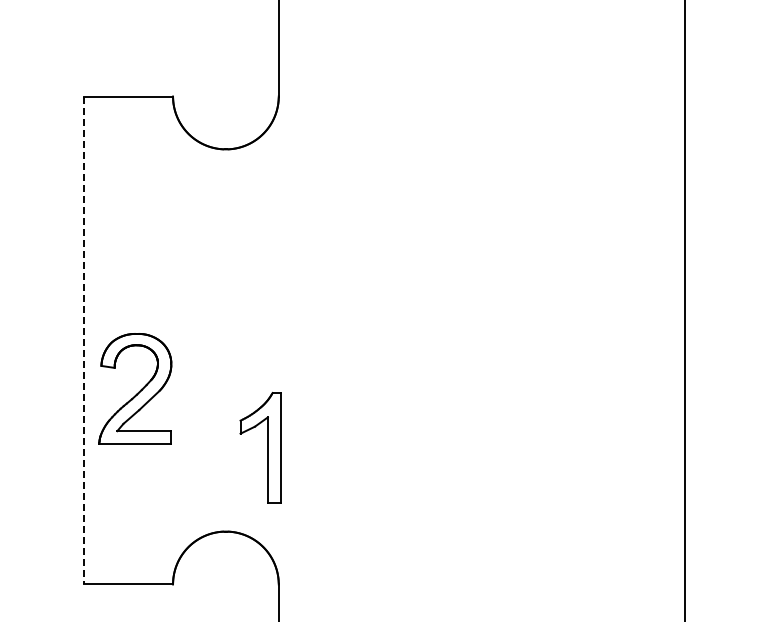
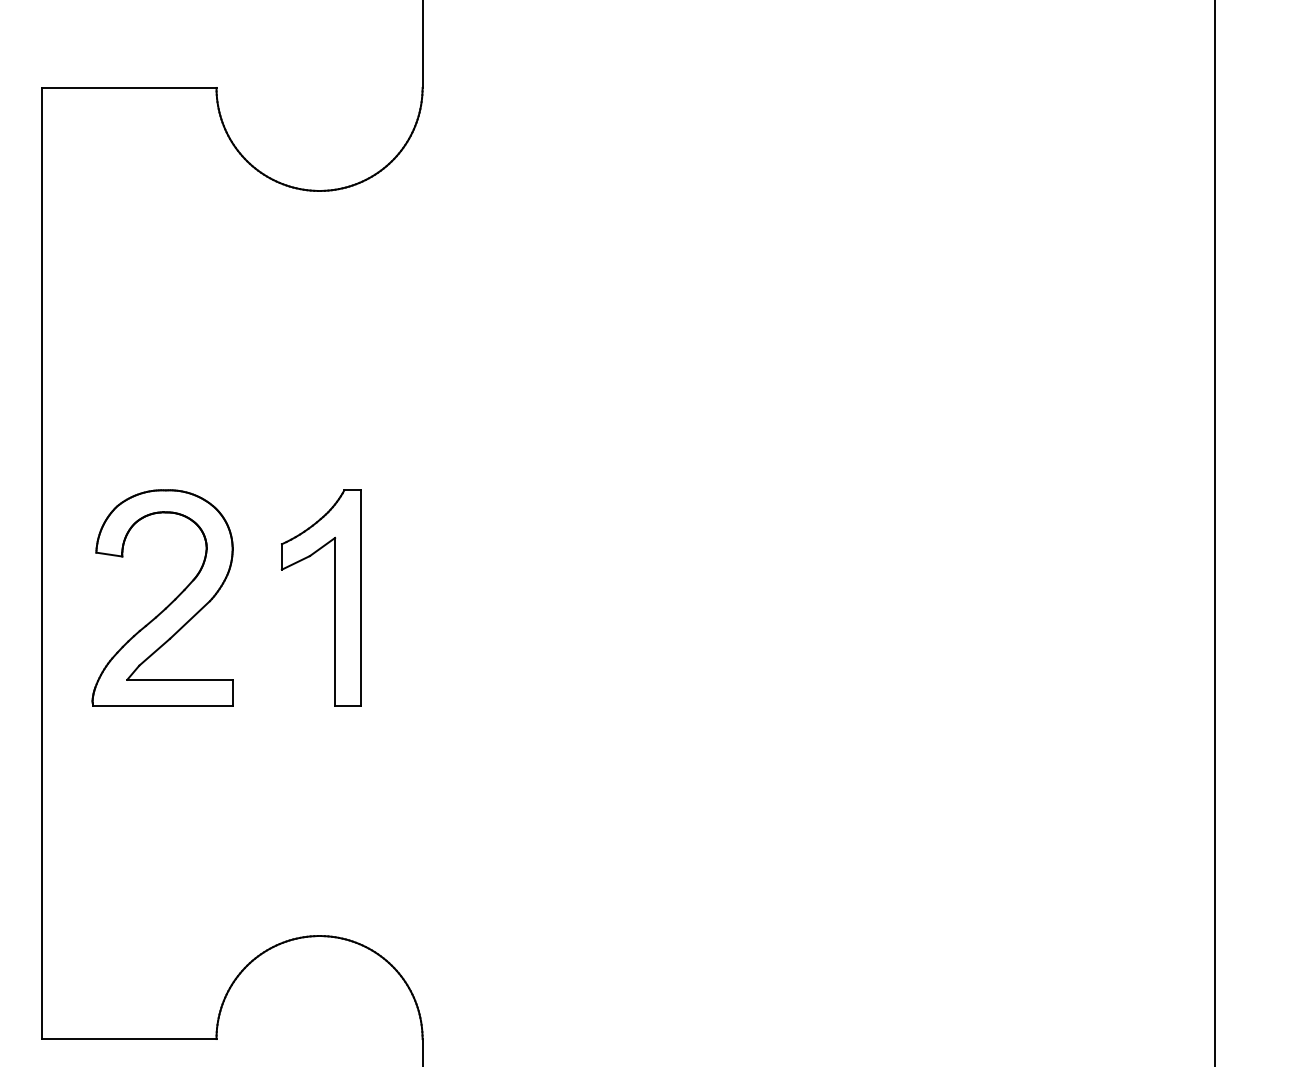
line: (83, 340) -> (41, 563), dashed -> solid
part: (135, 388) -> (162, 596), moved
part: (267, 447) -> (334, 596), moved

